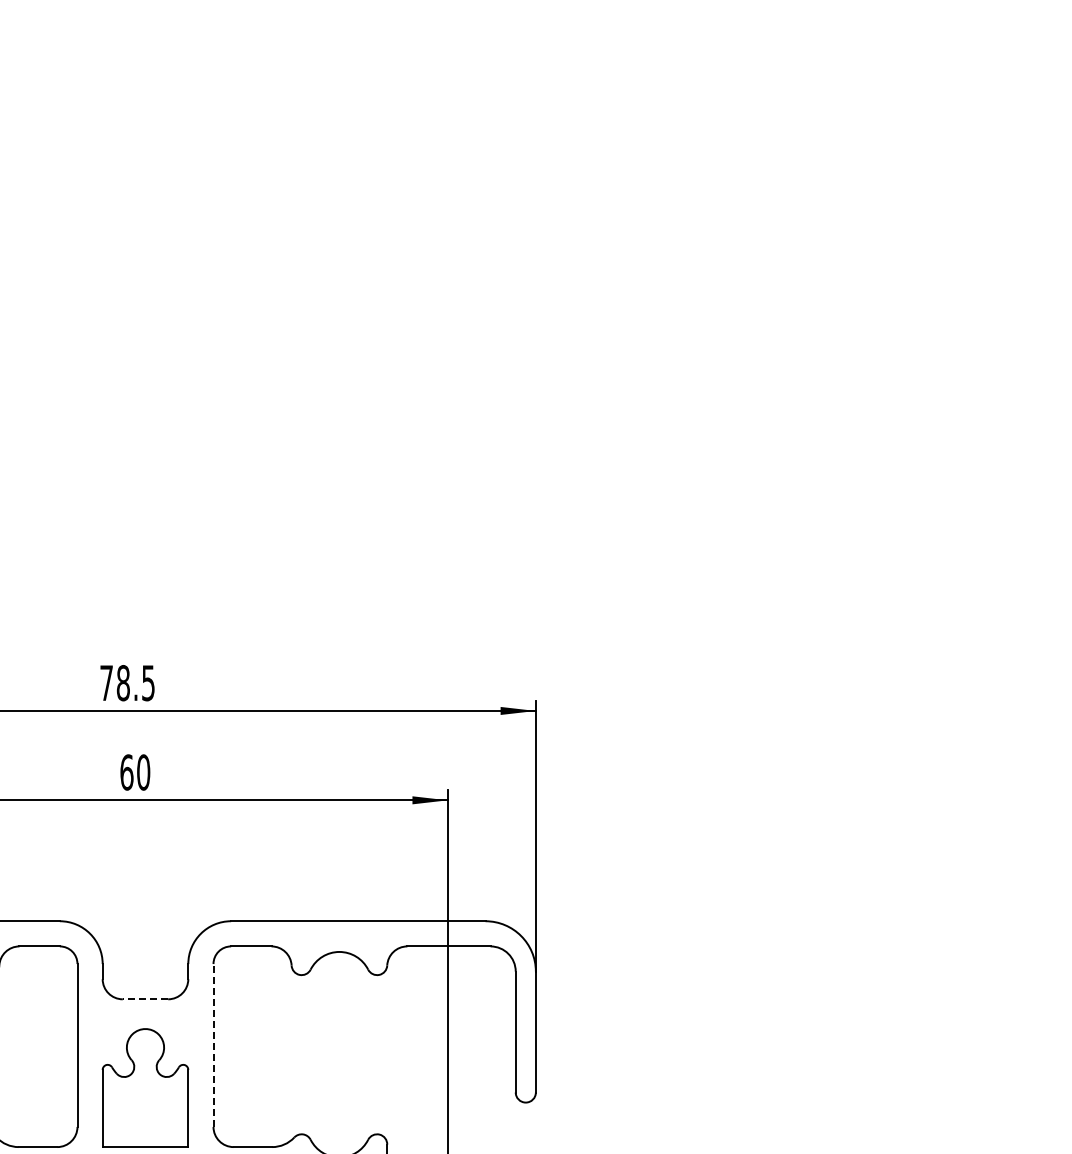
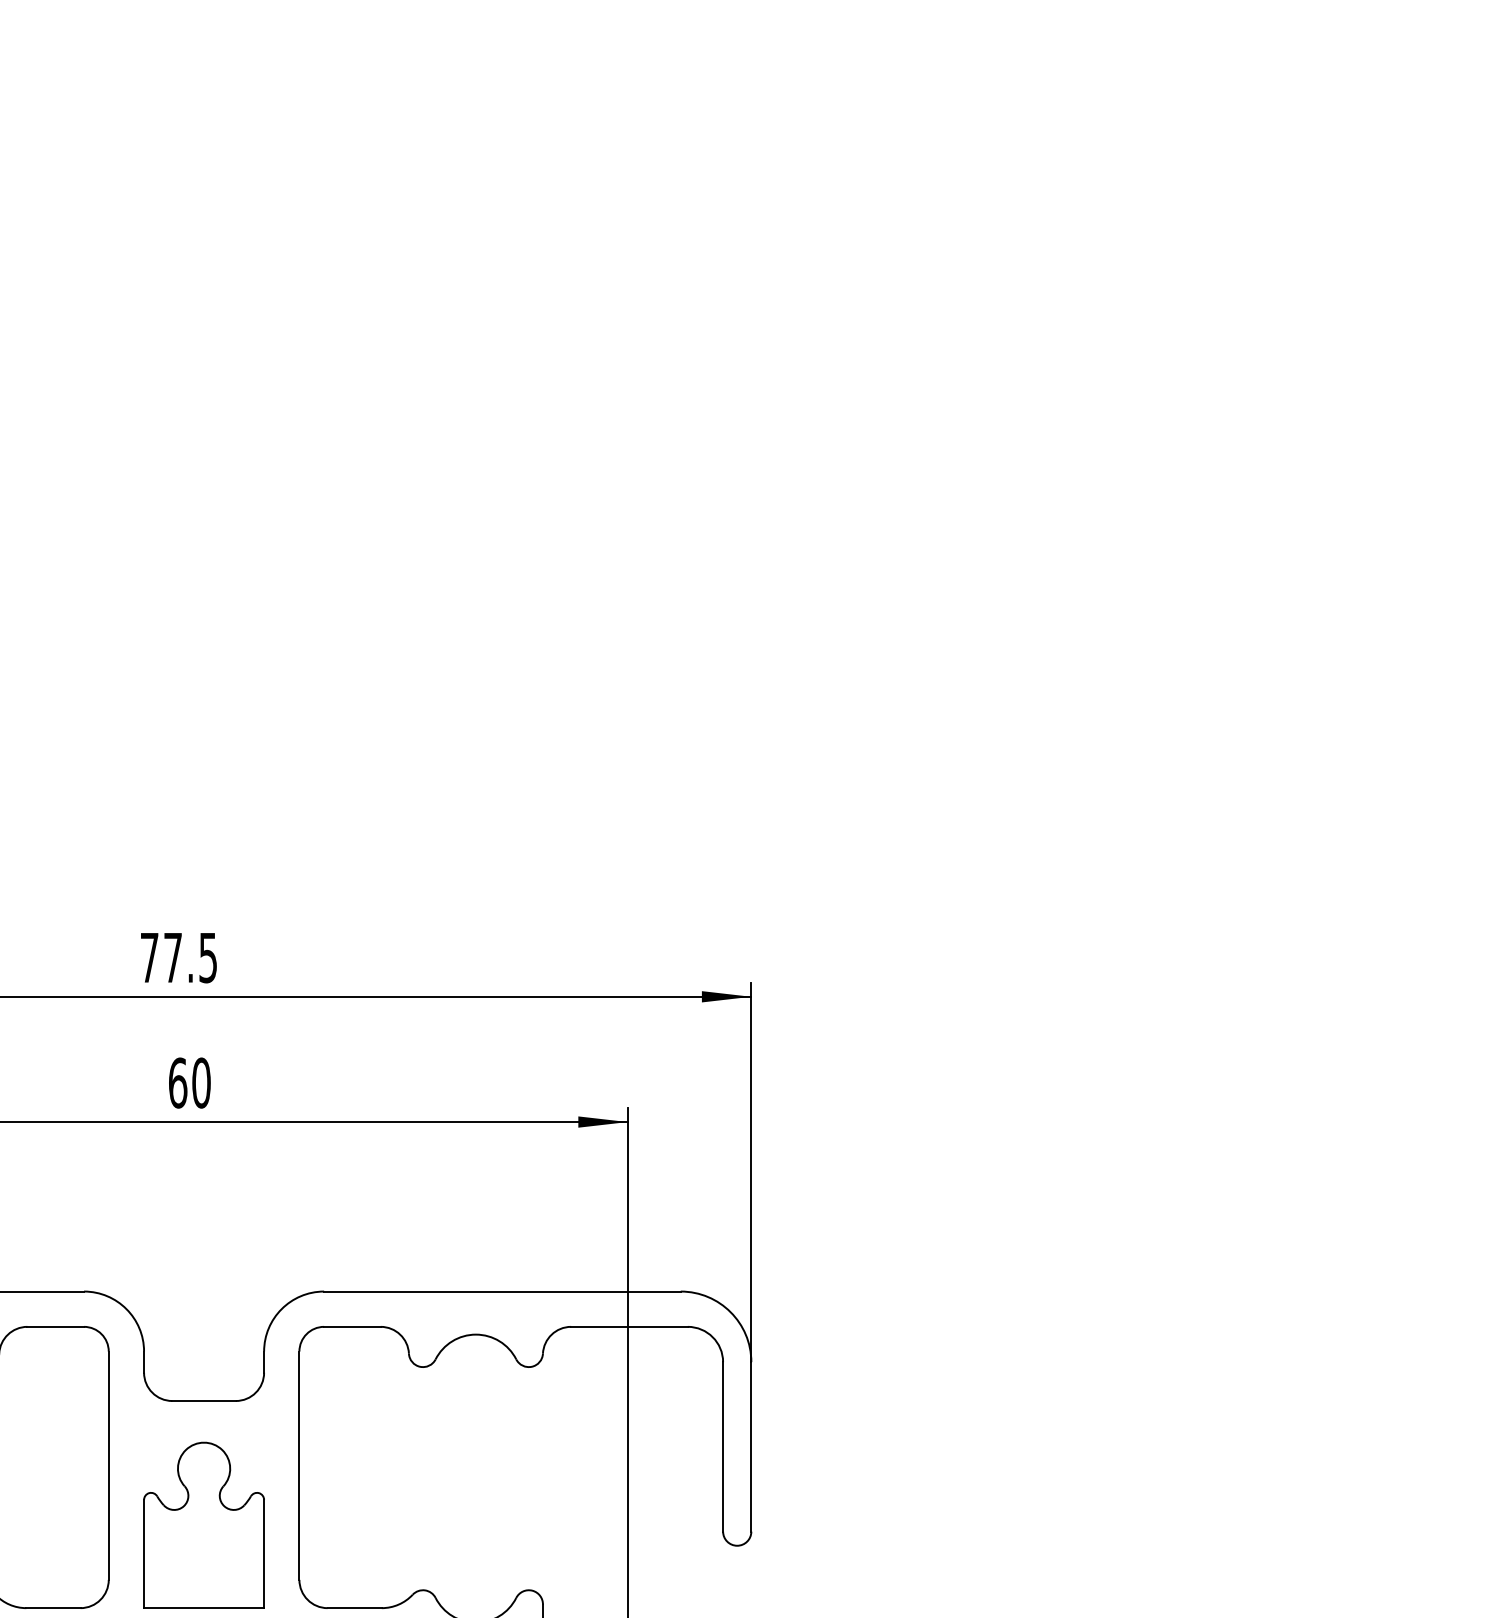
text: (122, 683) -> (171, 958), 78.5 -> 77.5
line: (145, 999) -> (204, 1401), dashed -> solid
line: (213, 1045) -> (299, 1465), dashed -> solid

